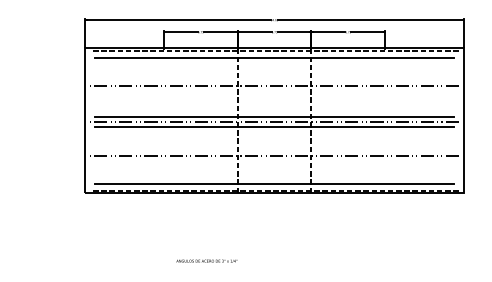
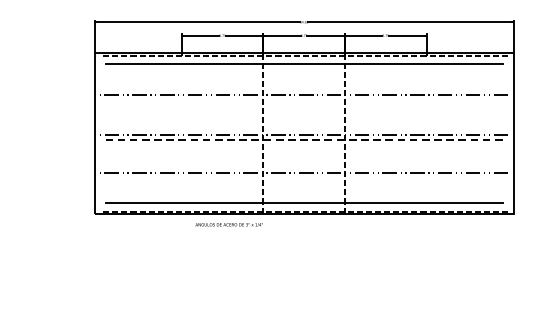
line: (274, 116) -> (304, 128), removed
line: (274, 126) -> (304, 139), solid -> dashed
text: (206, 260) -> (228, 224), moved

